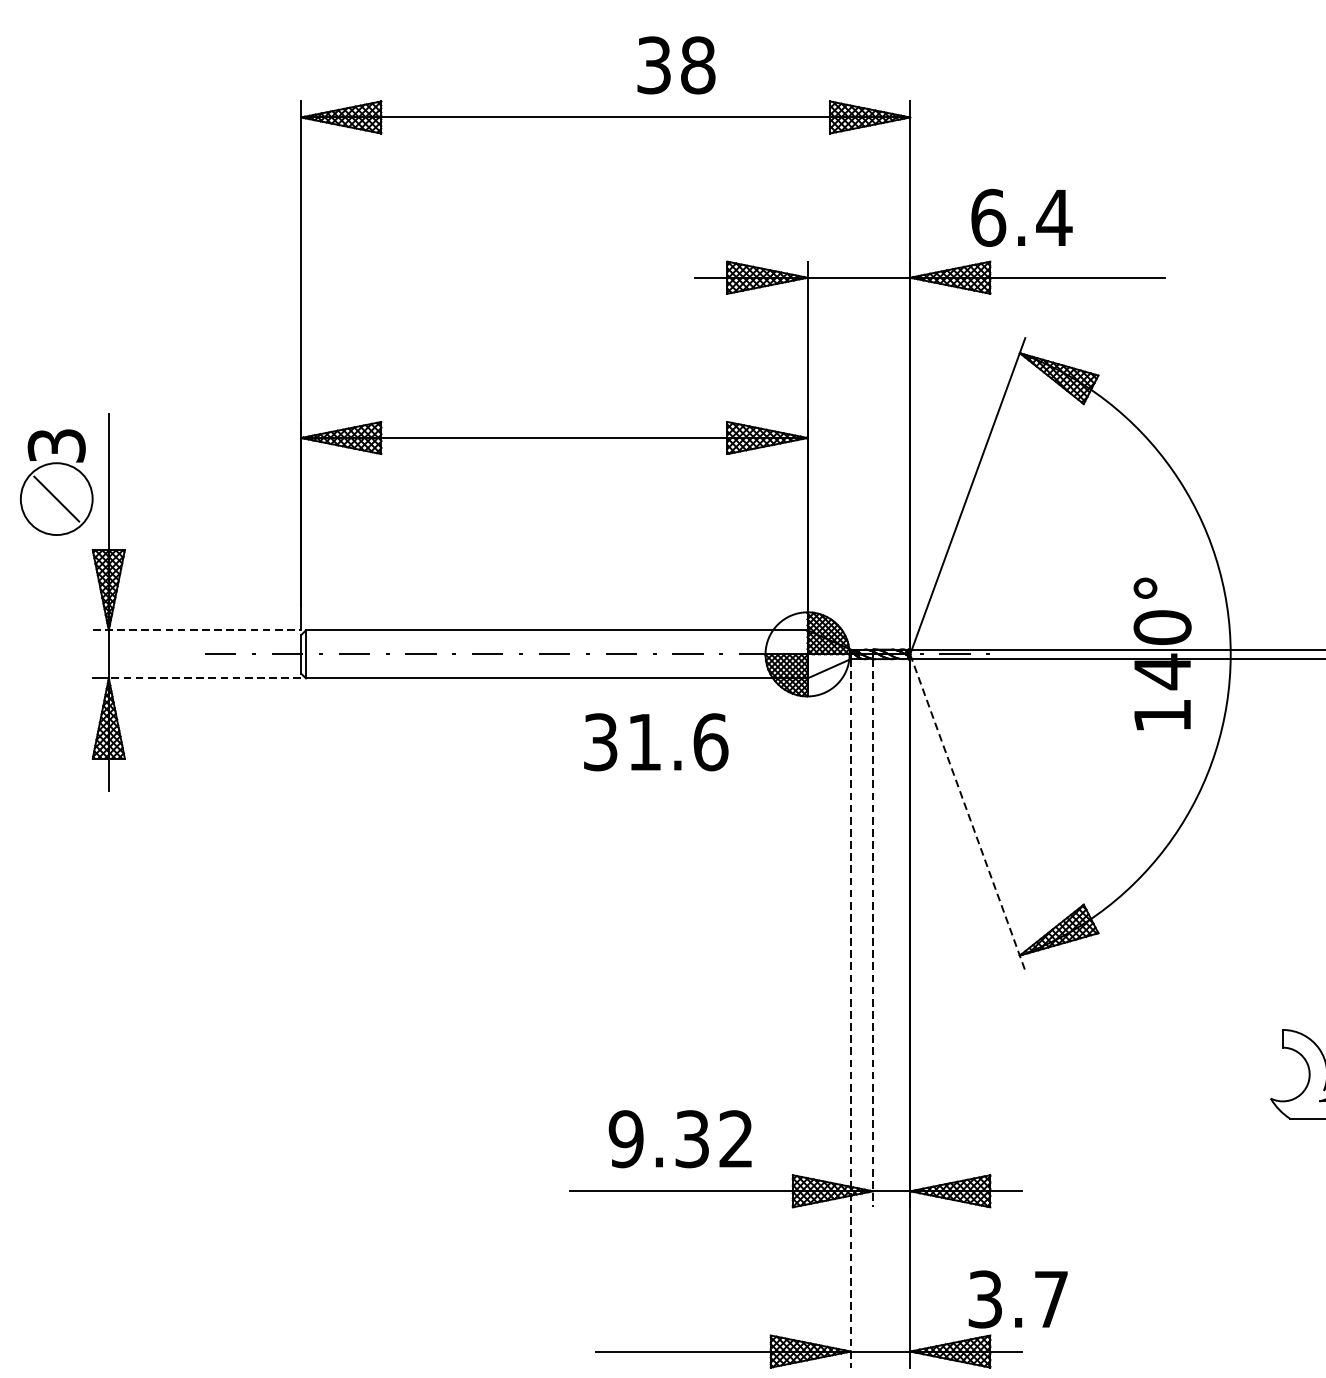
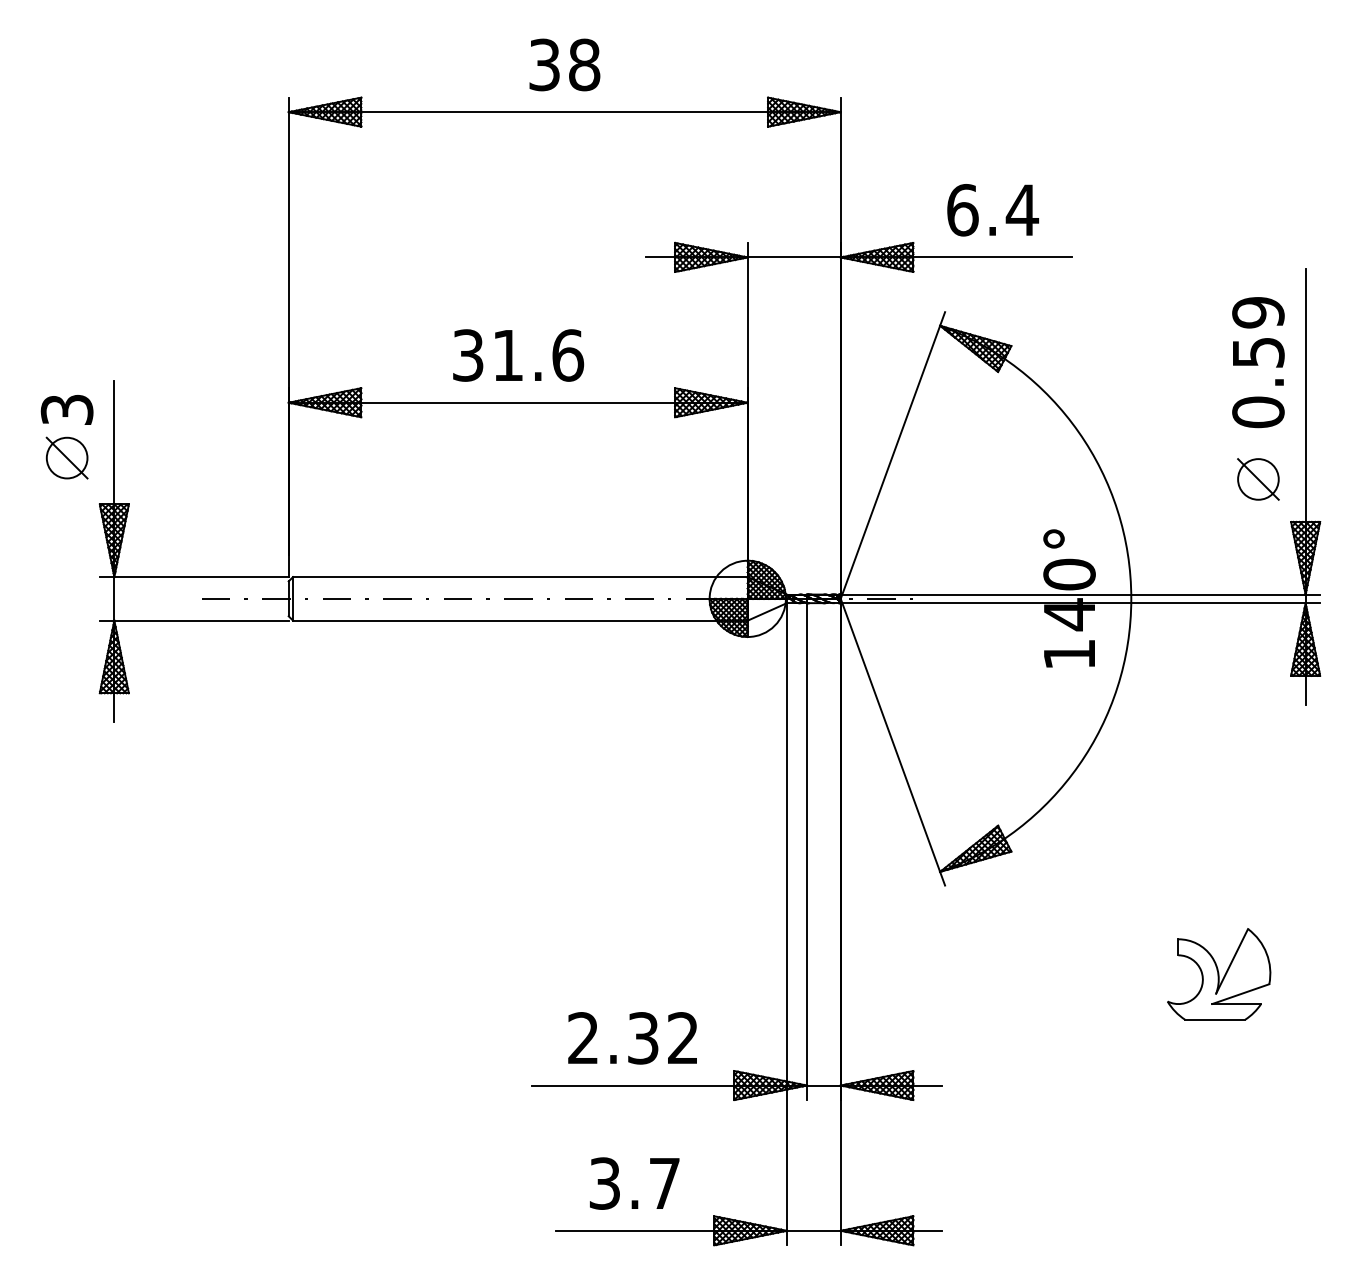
text: (676, 64) -> (564, 64), moved
text: (1022, 218) -> (993, 210), moved
circle: (56, 498) -> (66, 457), size x0.62
line: (197, 630) -> (194, 577), dashed -> solid
line: (204, 678) -> (201, 620), dashed -> solid
text: (656, 742) -> (518, 355), moved
line: (967, 812) -> (892, 742), dashed -> solid
line: (873, 934) -> (807, 852), dashed -> solid
line: (851, 1013) -> (787, 924), dashed -> solid
text: (626, 1139) -> (583, 1038), 9.32 -> 2.32
text: (1018, 1299) -> (634, 1183), moved

